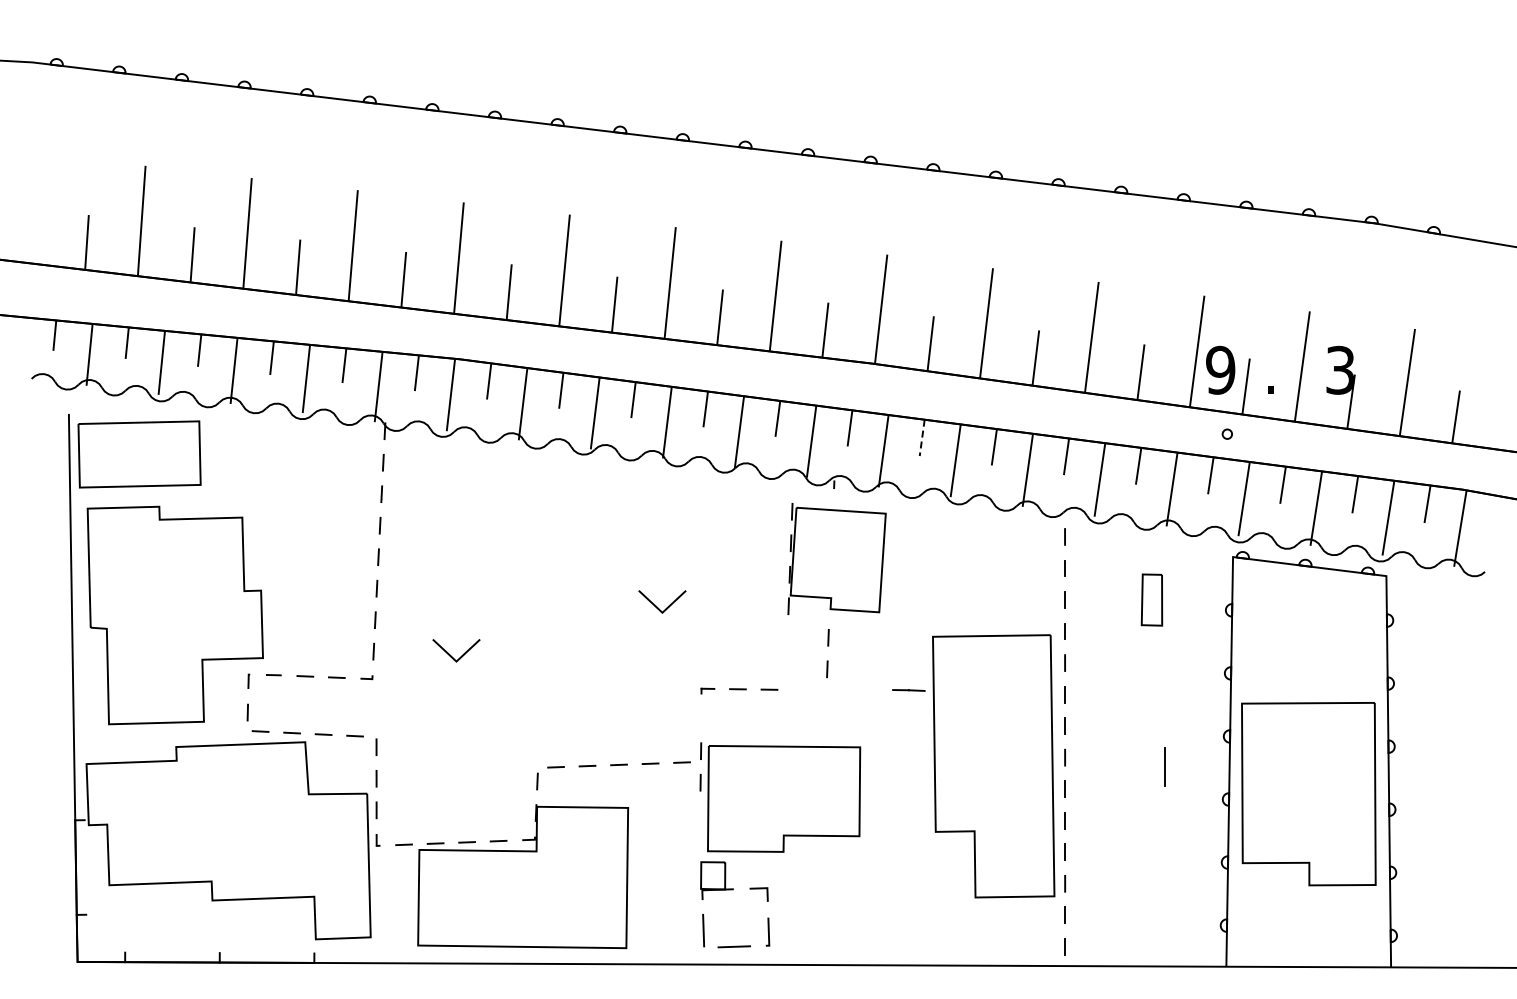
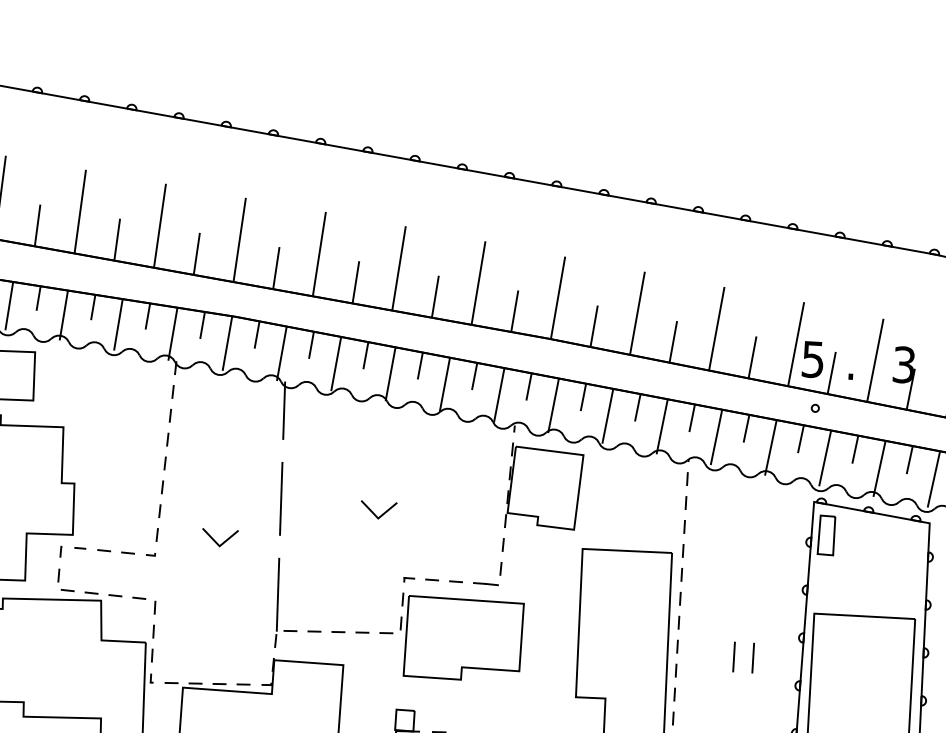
text: (1220, 369) -> (813, 358), 9 -> 5
line: (922, 438) -> (583, 397), dashed -> solid
line: (530, 478) -> (284, 410), added
part: (836, 559) -> (543, 487), moved
line: (533, 594) -> (281, 498), added
part: (1151, 599) -> (826, 534), moved
line: (908, 690) -> (485, 584), moved
line: (536, 720) -> (277, 594), added
line: (1140, 766) -> (734, 656), added
part: (780, 797) -> (461, 638), moved

